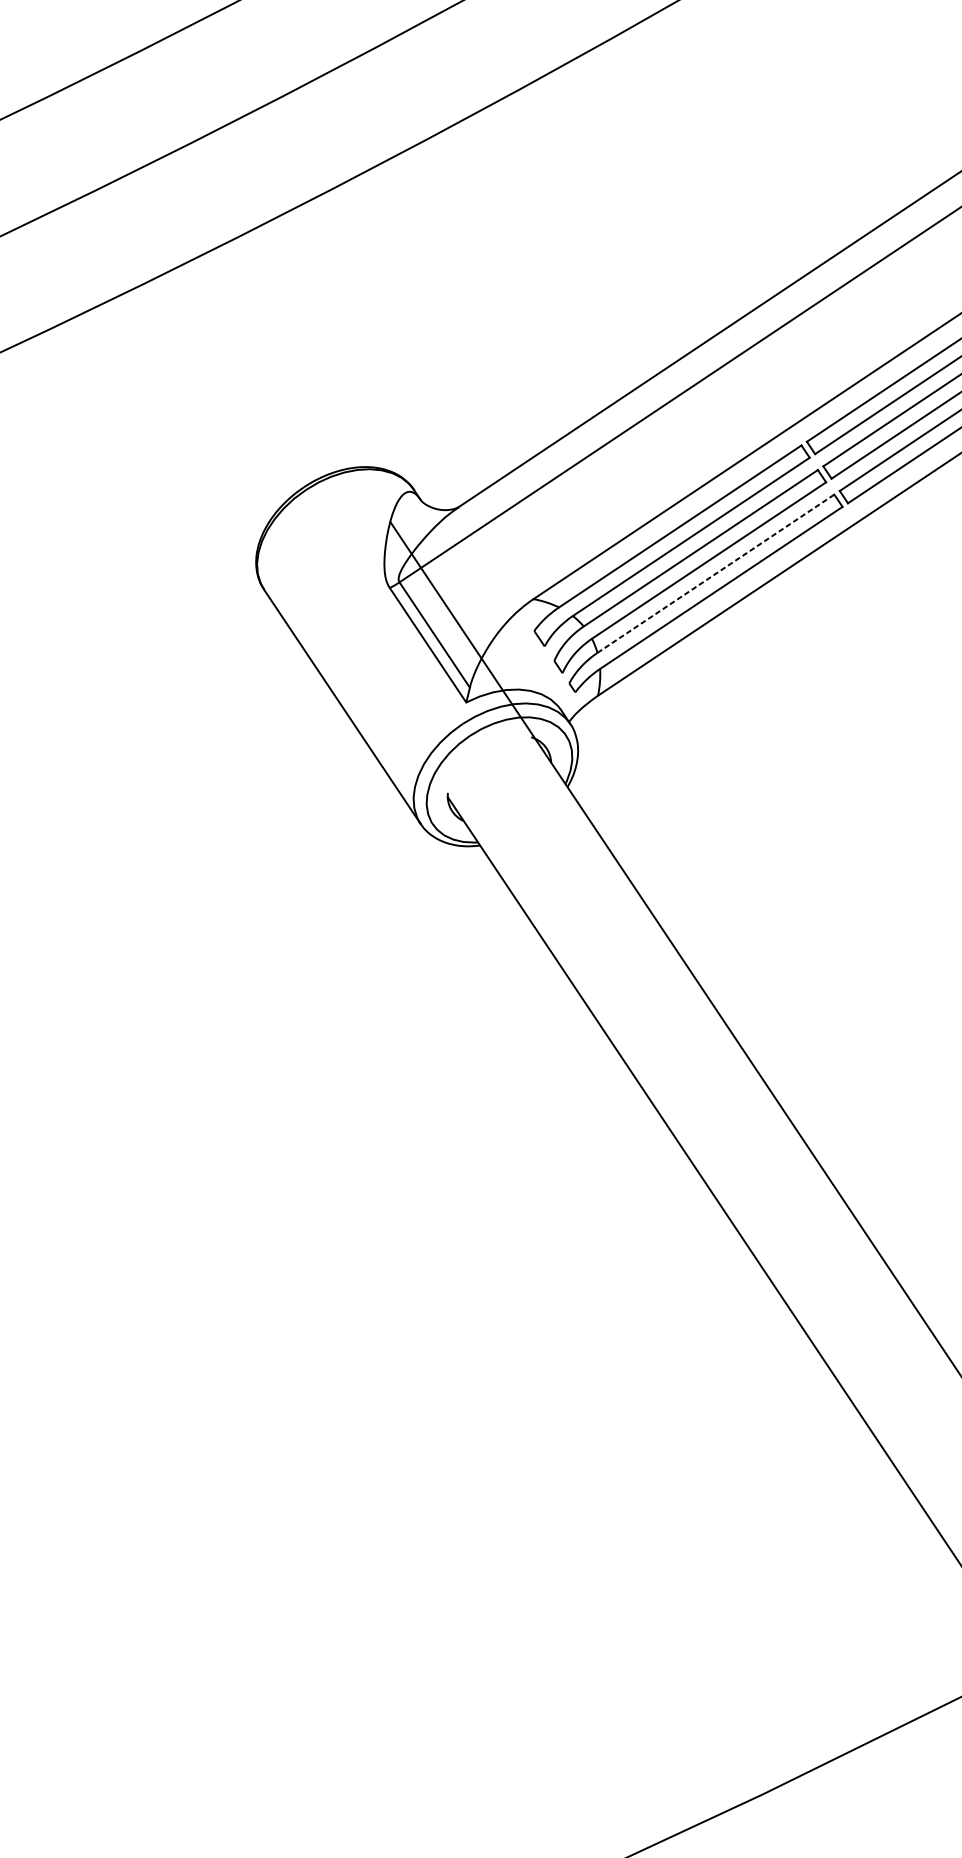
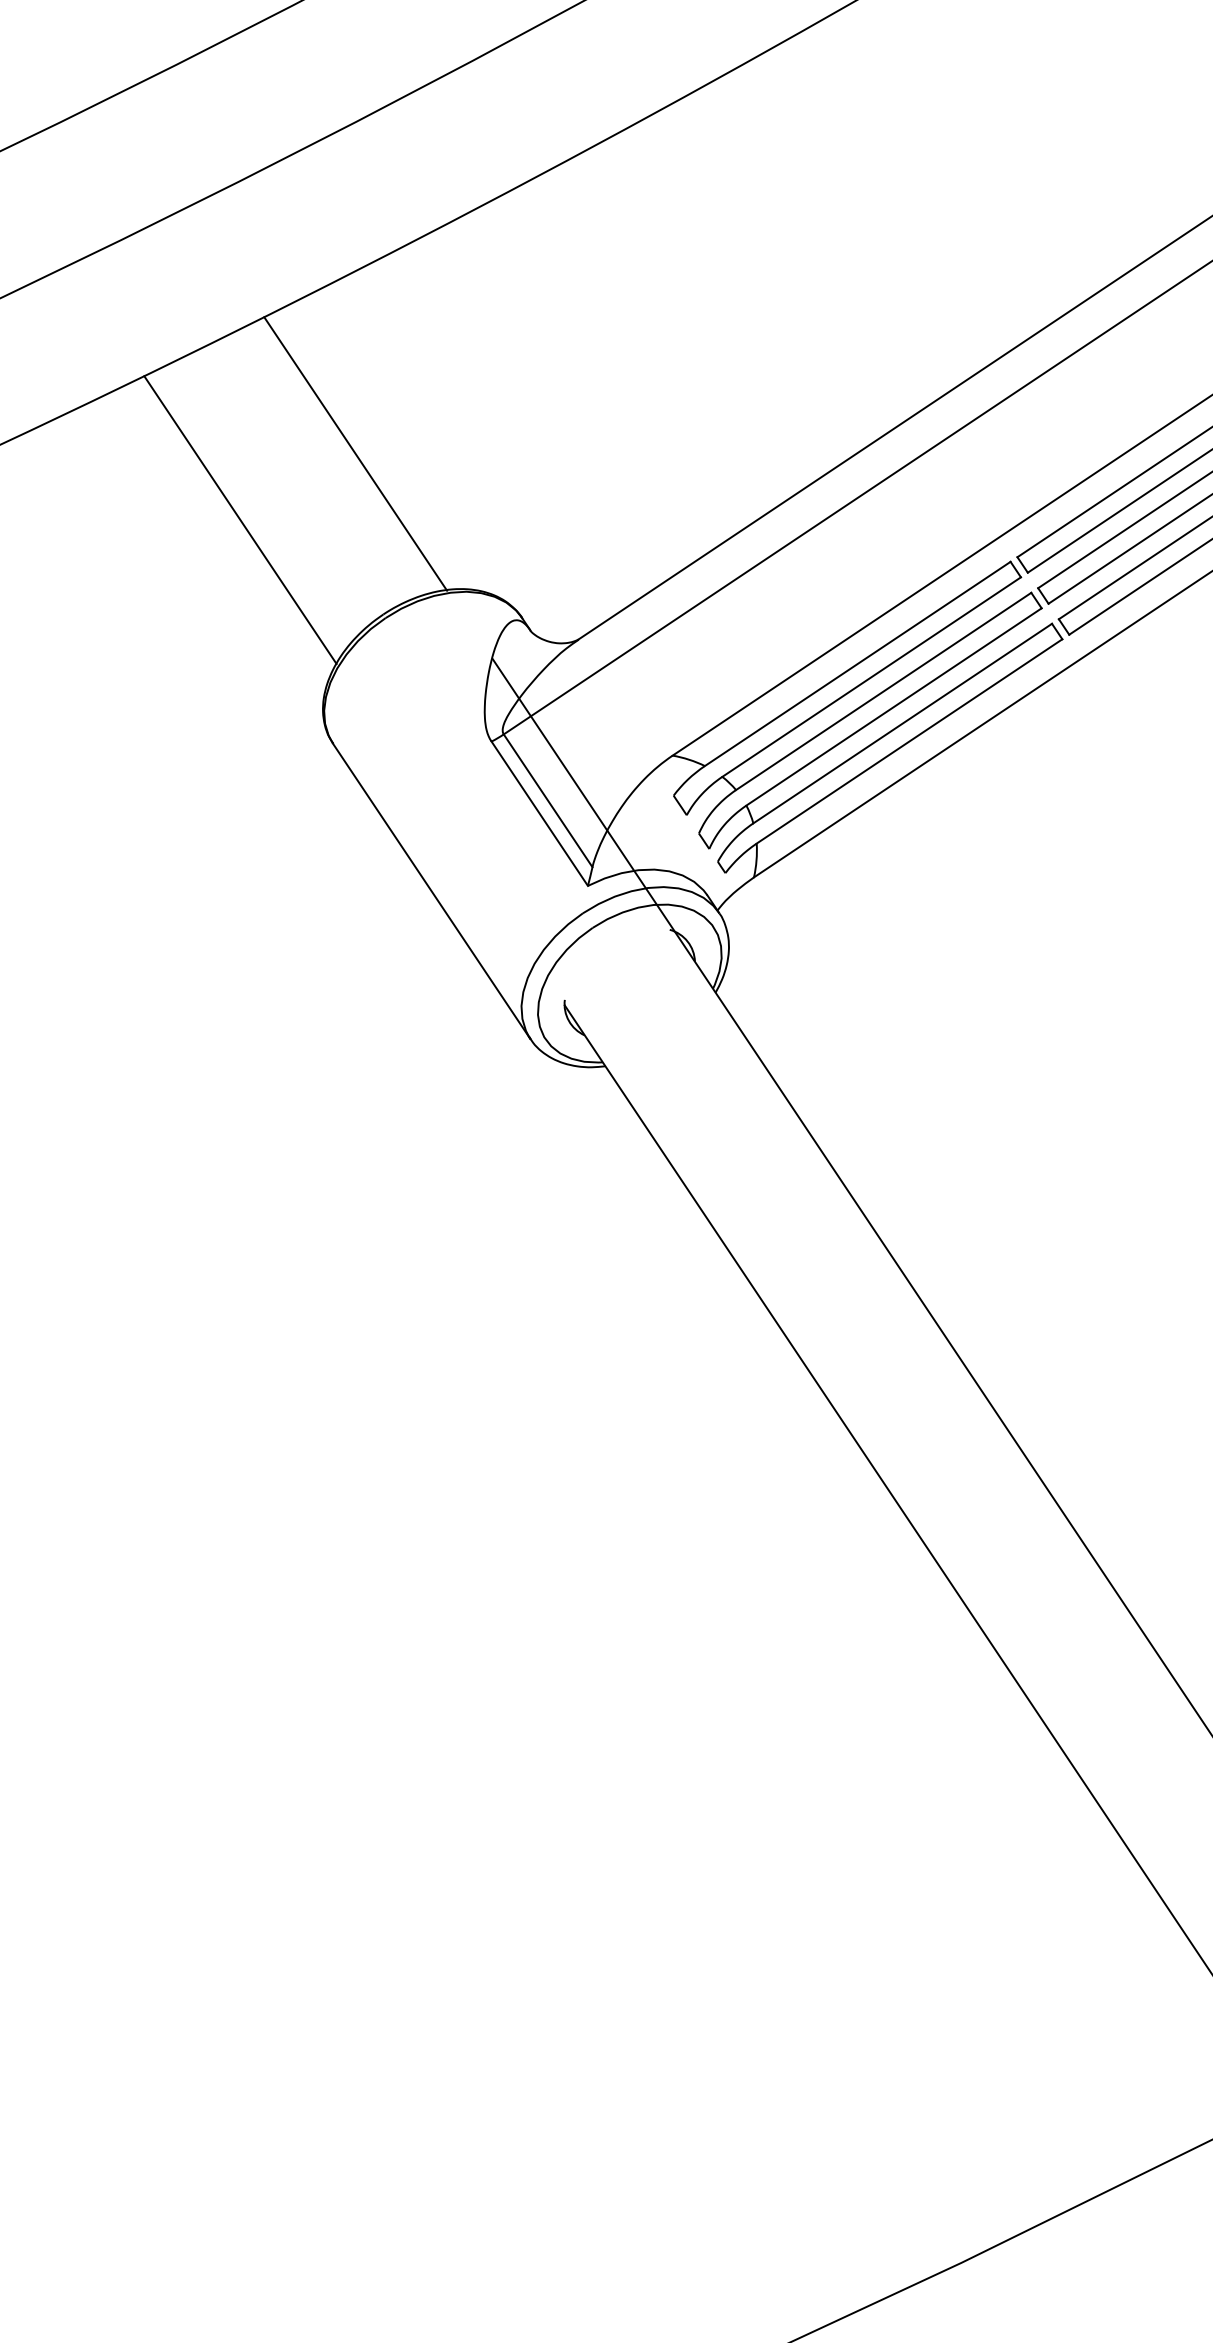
line: (281, 359) -> (355, 453), added
line: (190, 411) -> (240, 519), added
line: (715, 573) -> (902, 723), dashed -> solid

